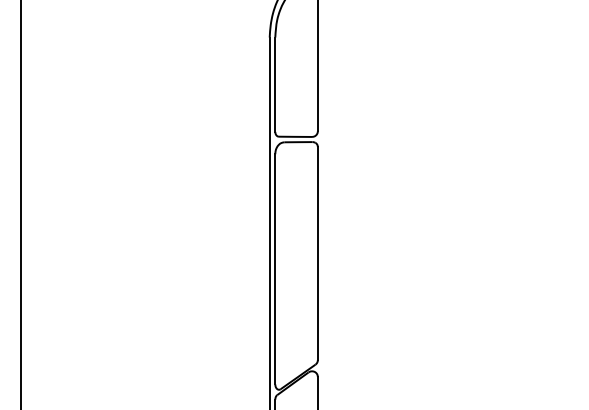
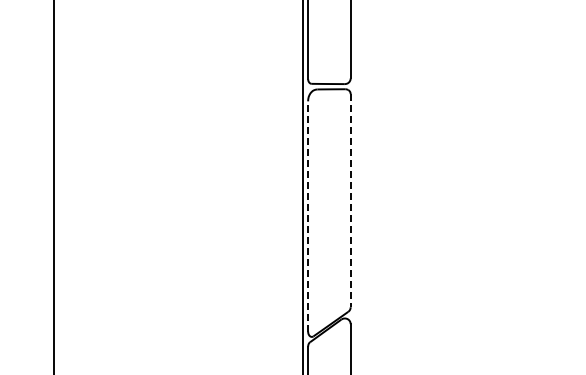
line: (317, 253) -> (350, 200), solid -> dashed
line: (275, 268) -> (308, 215), solid -> dashed

